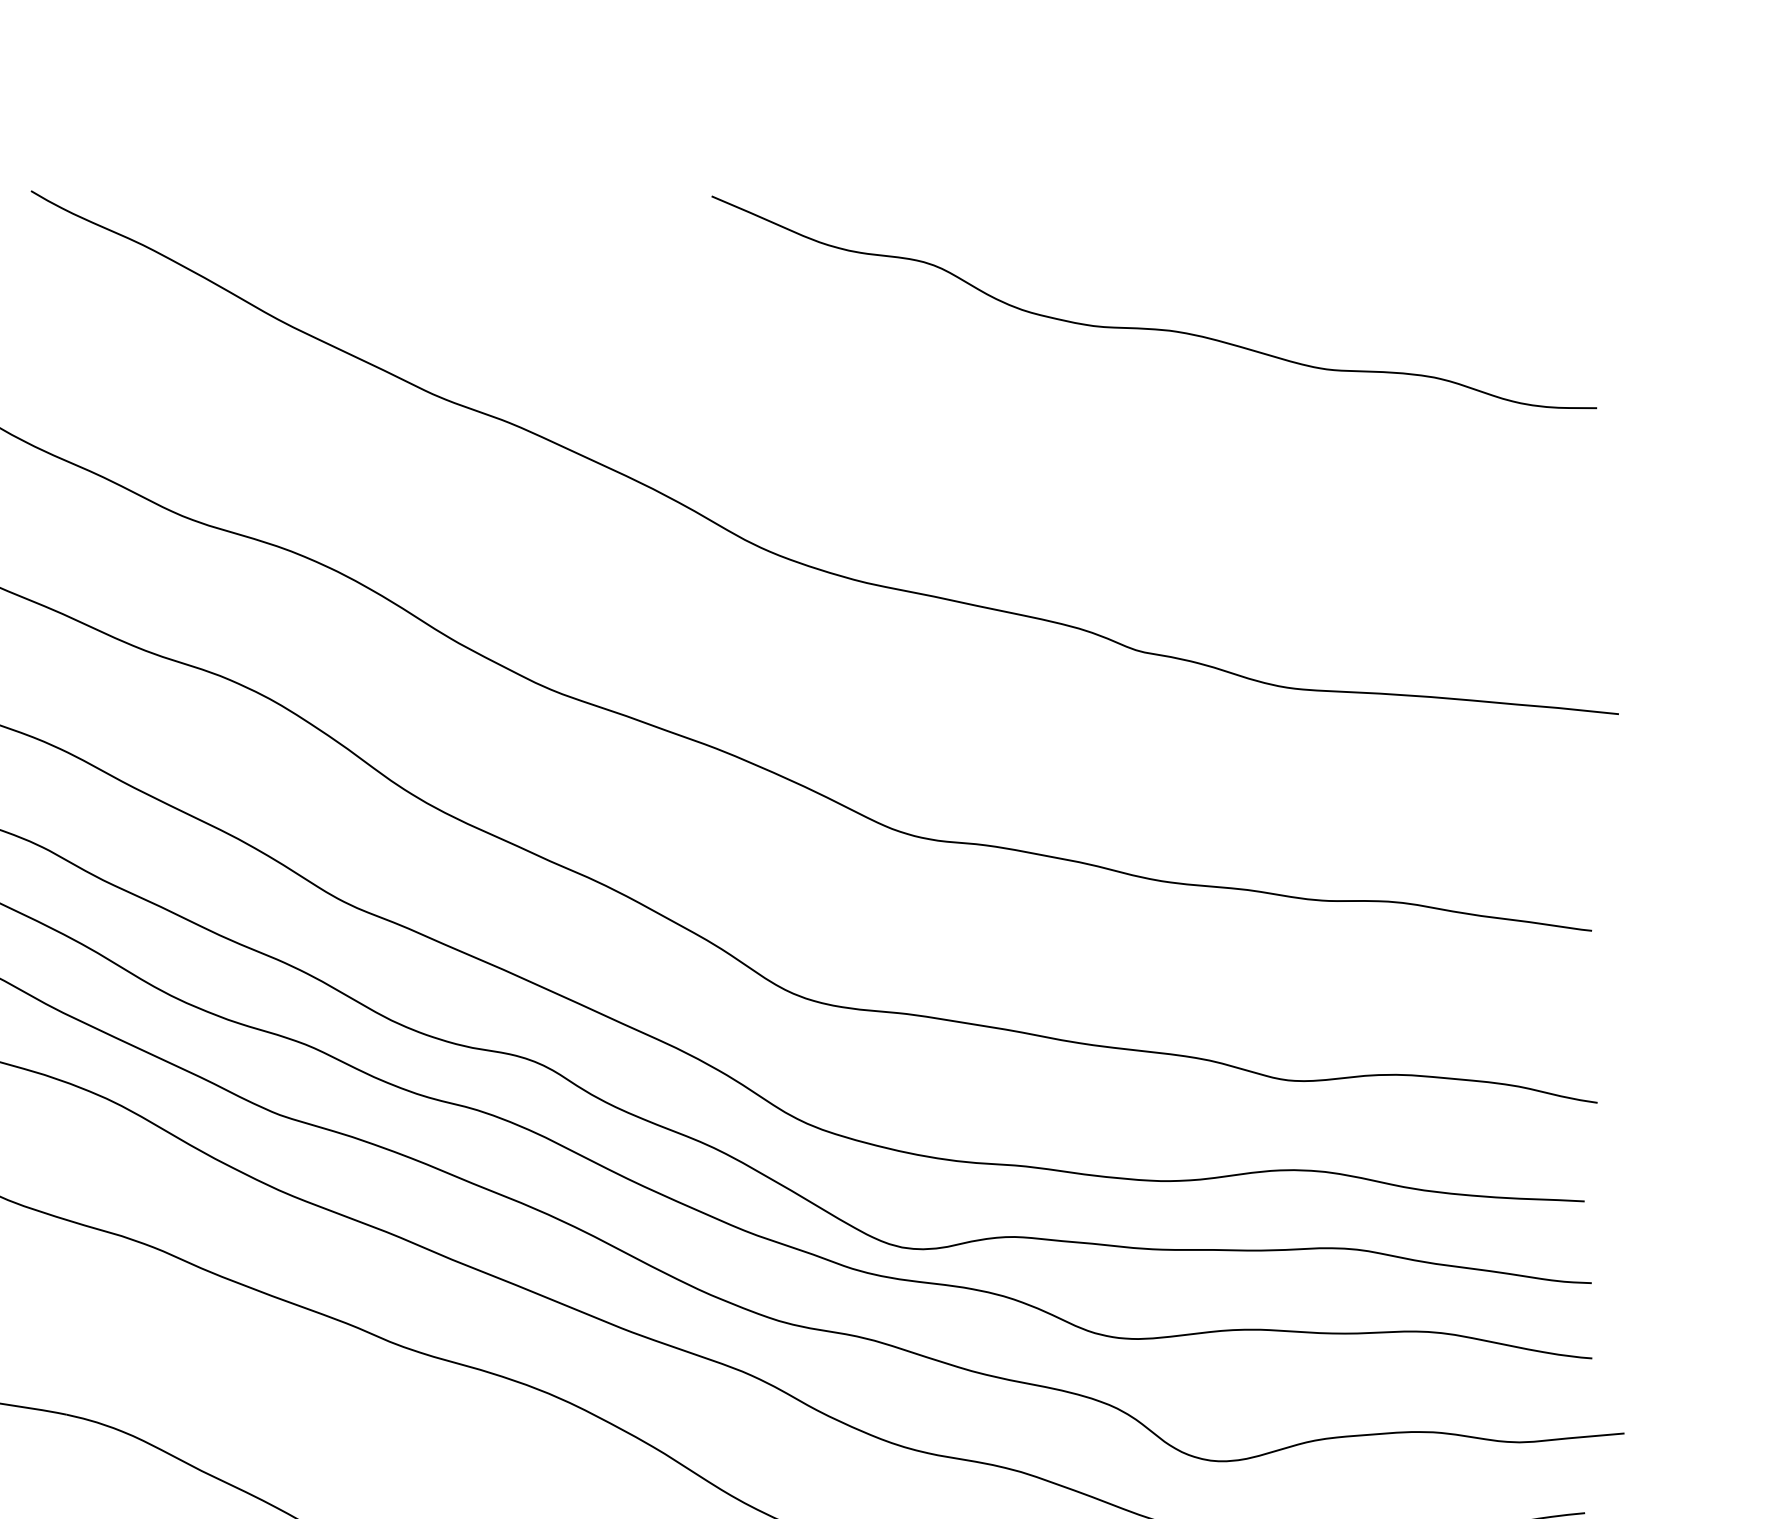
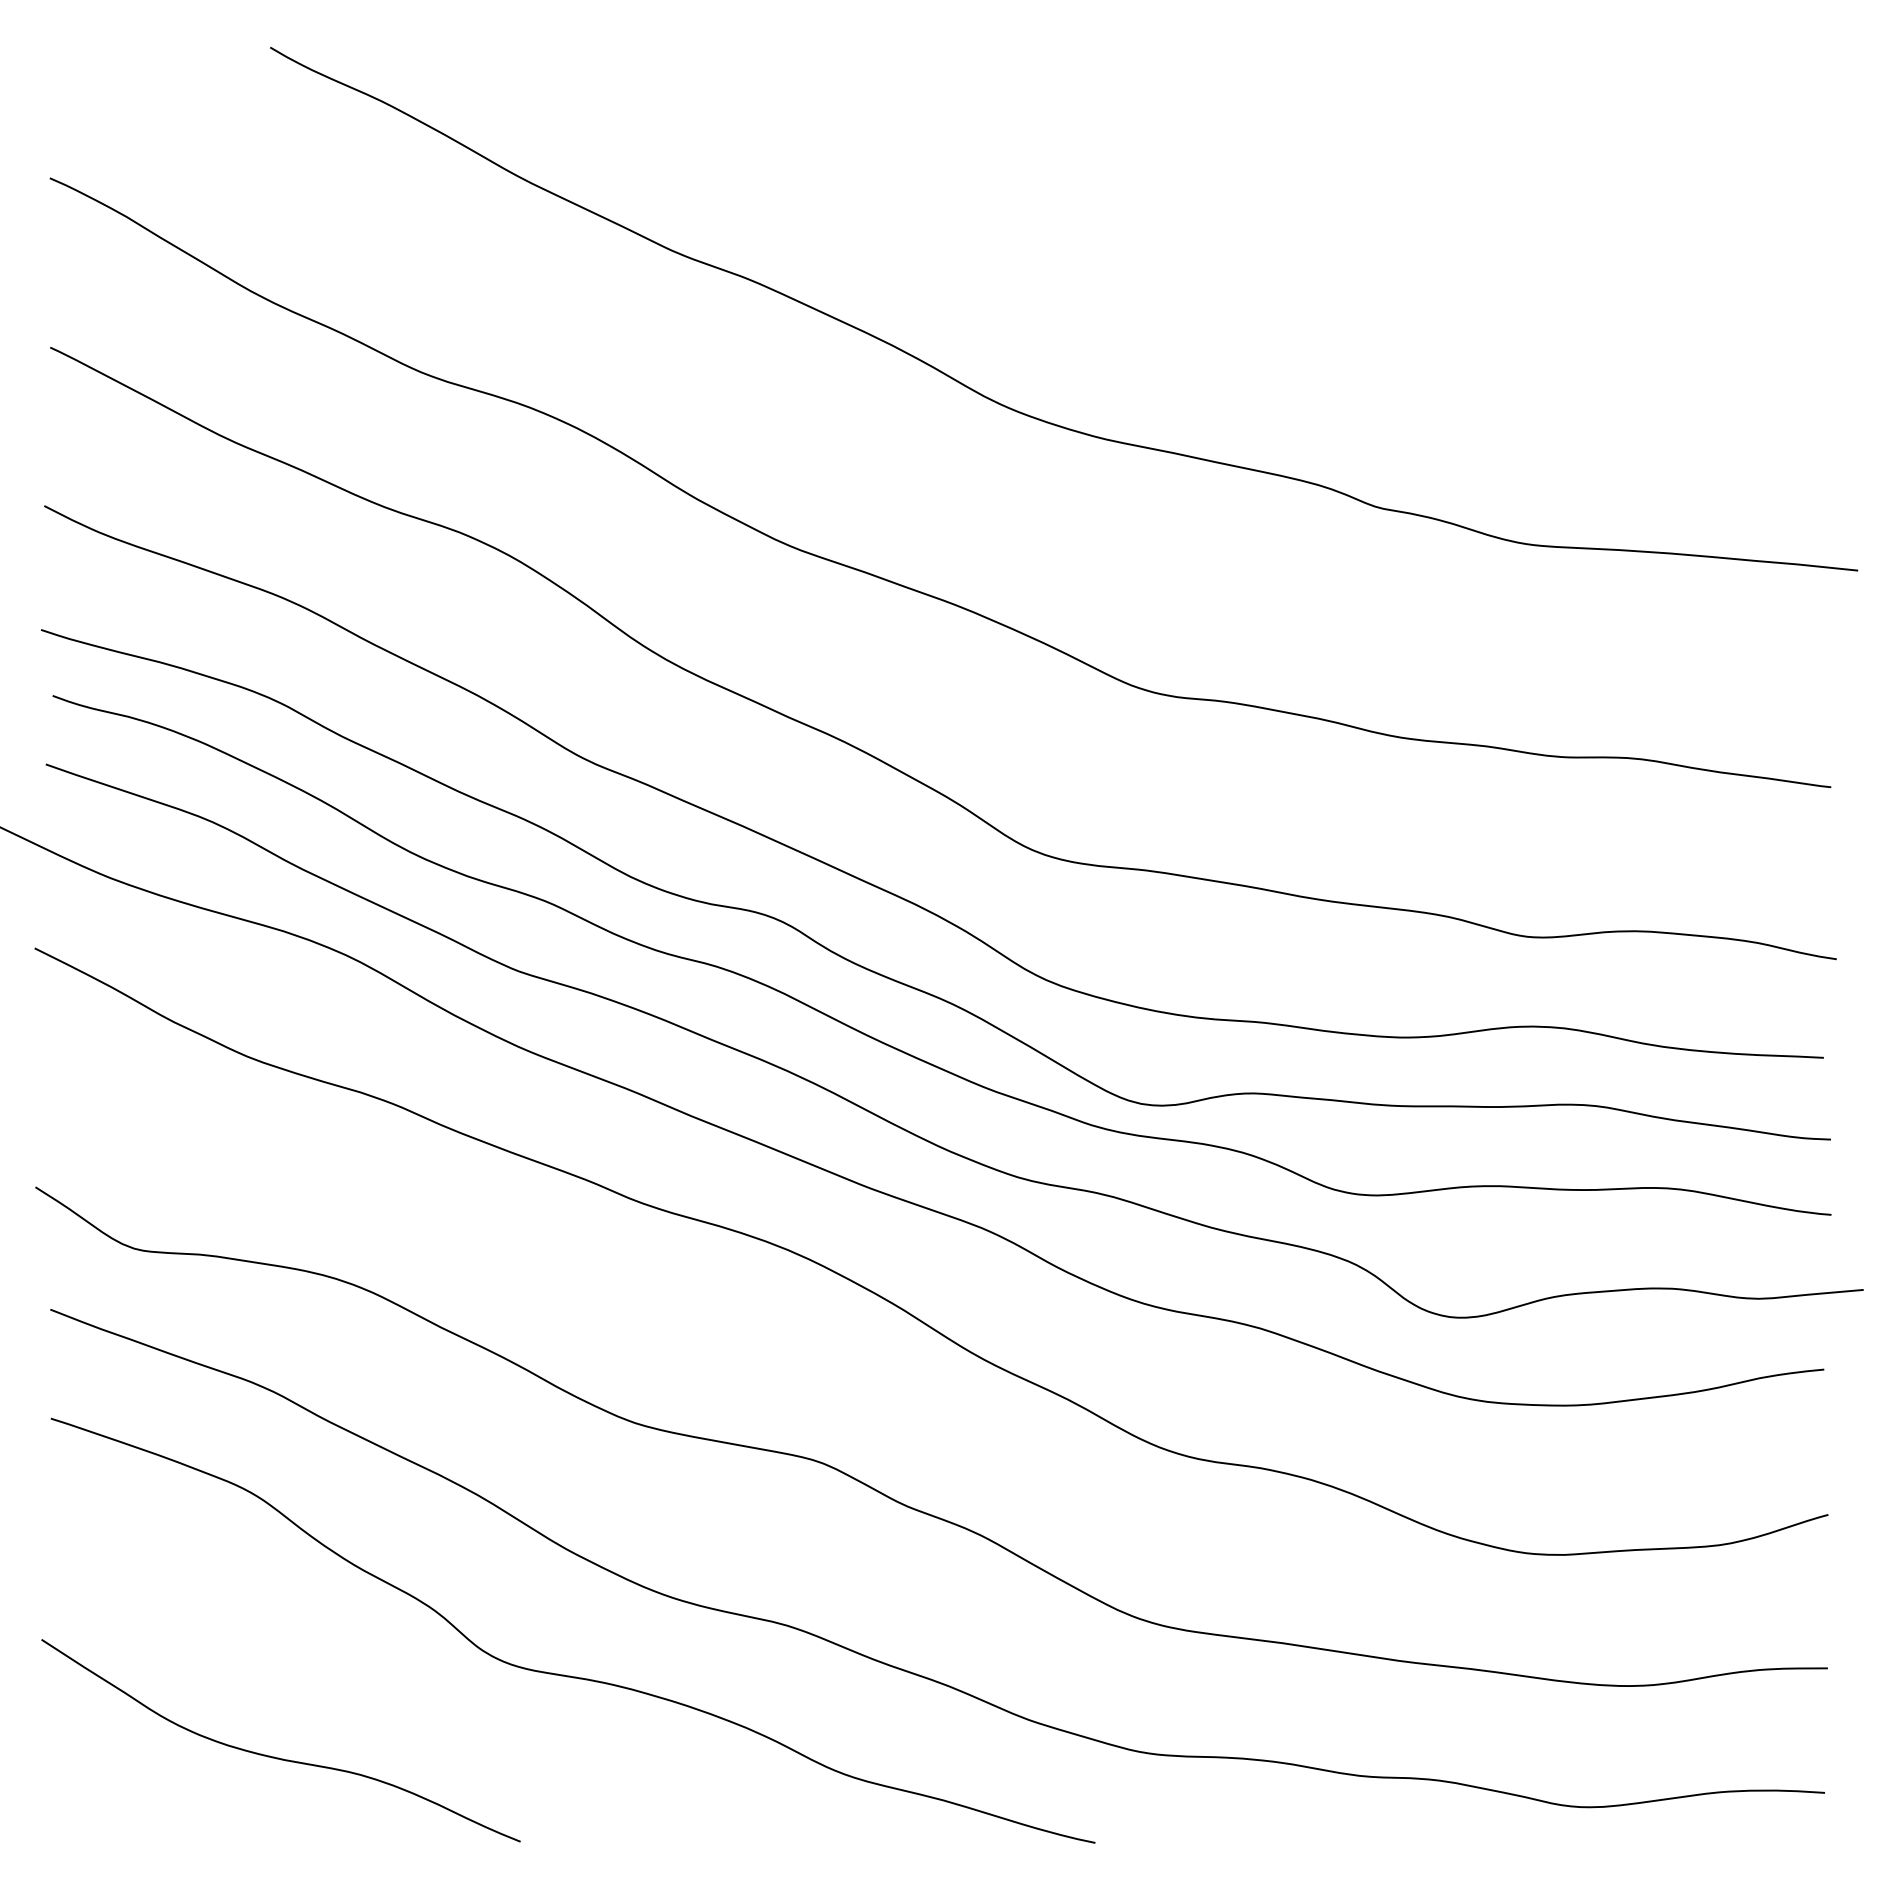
curve: (1154, 328) -> (1393, 184), removed

